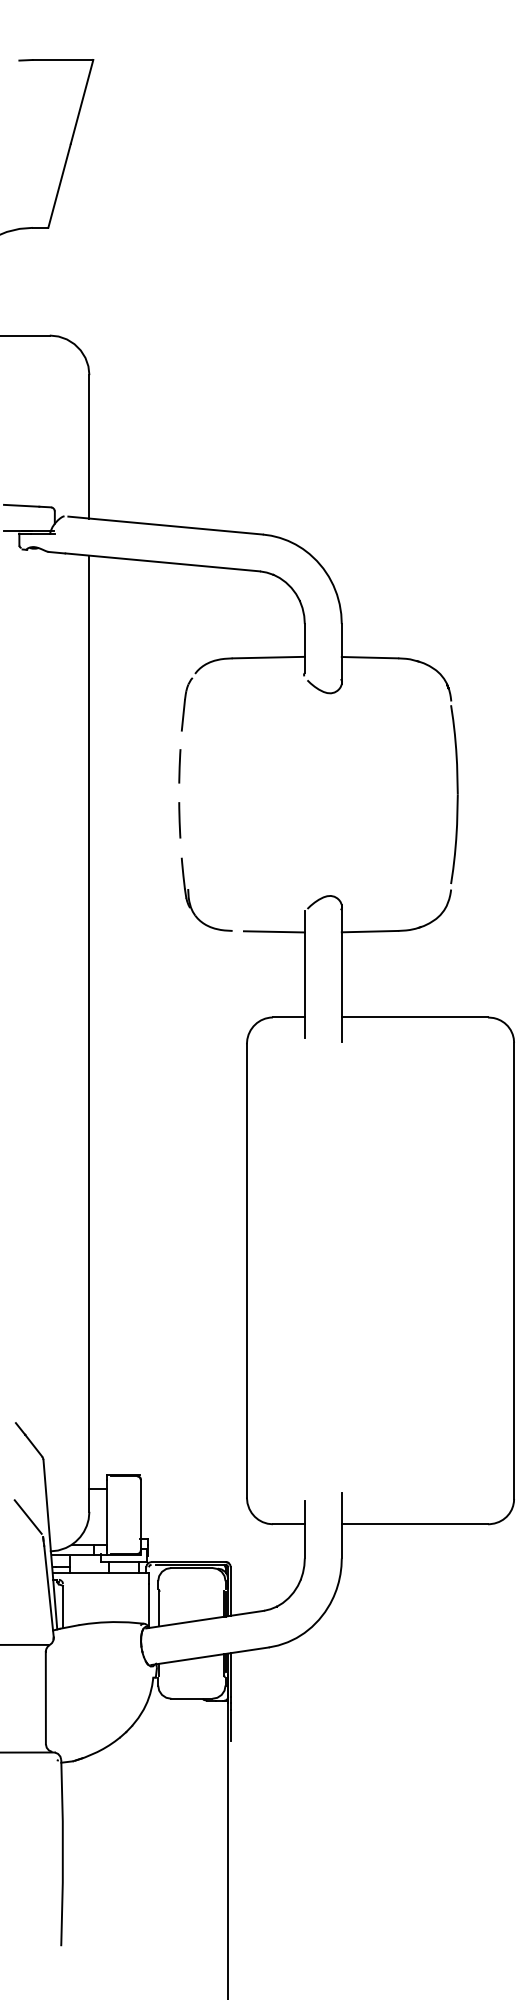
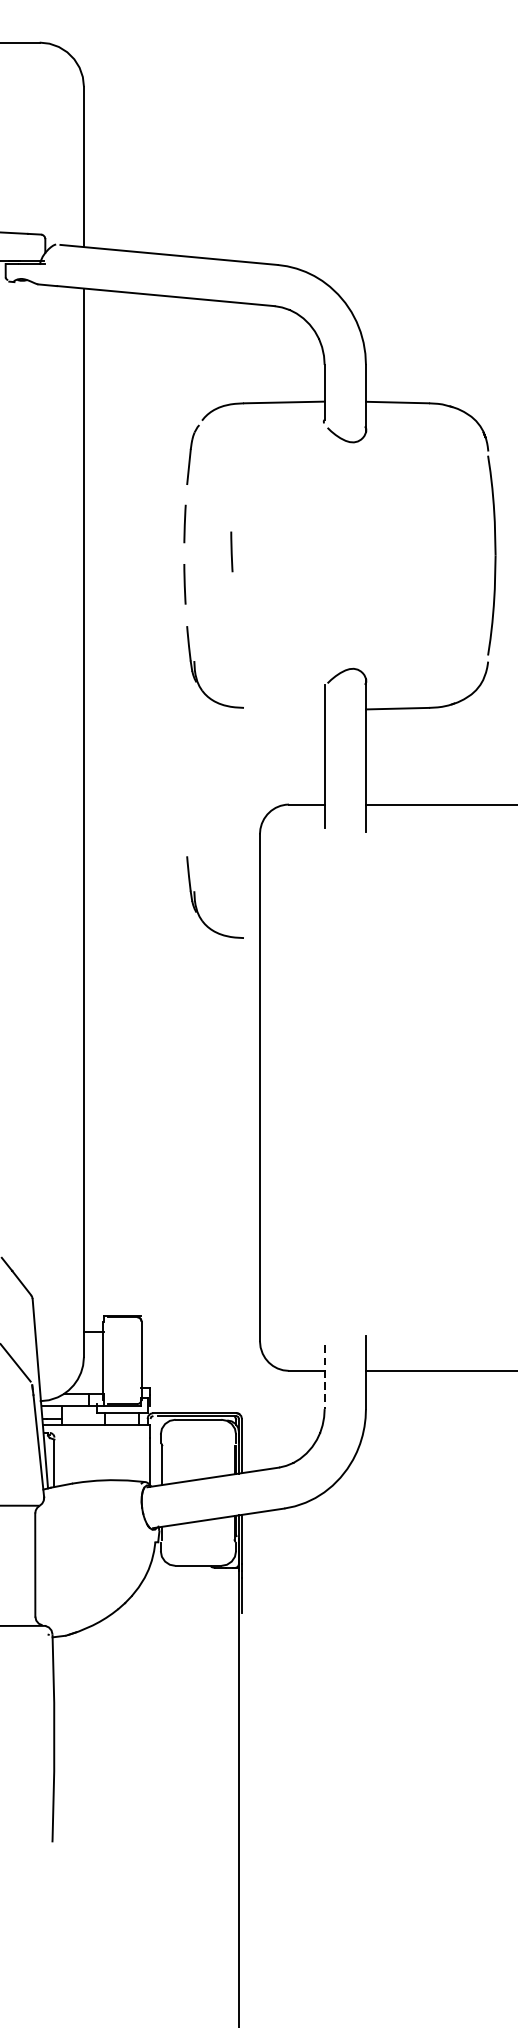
line: (221, 791) -> (231, 552), added
line: (273, 931) -> (289, 708), removed
part: (189, 1100) -> (195, 897), added
line: (304, 1529) -> (324, 1376), solid -> dashed

